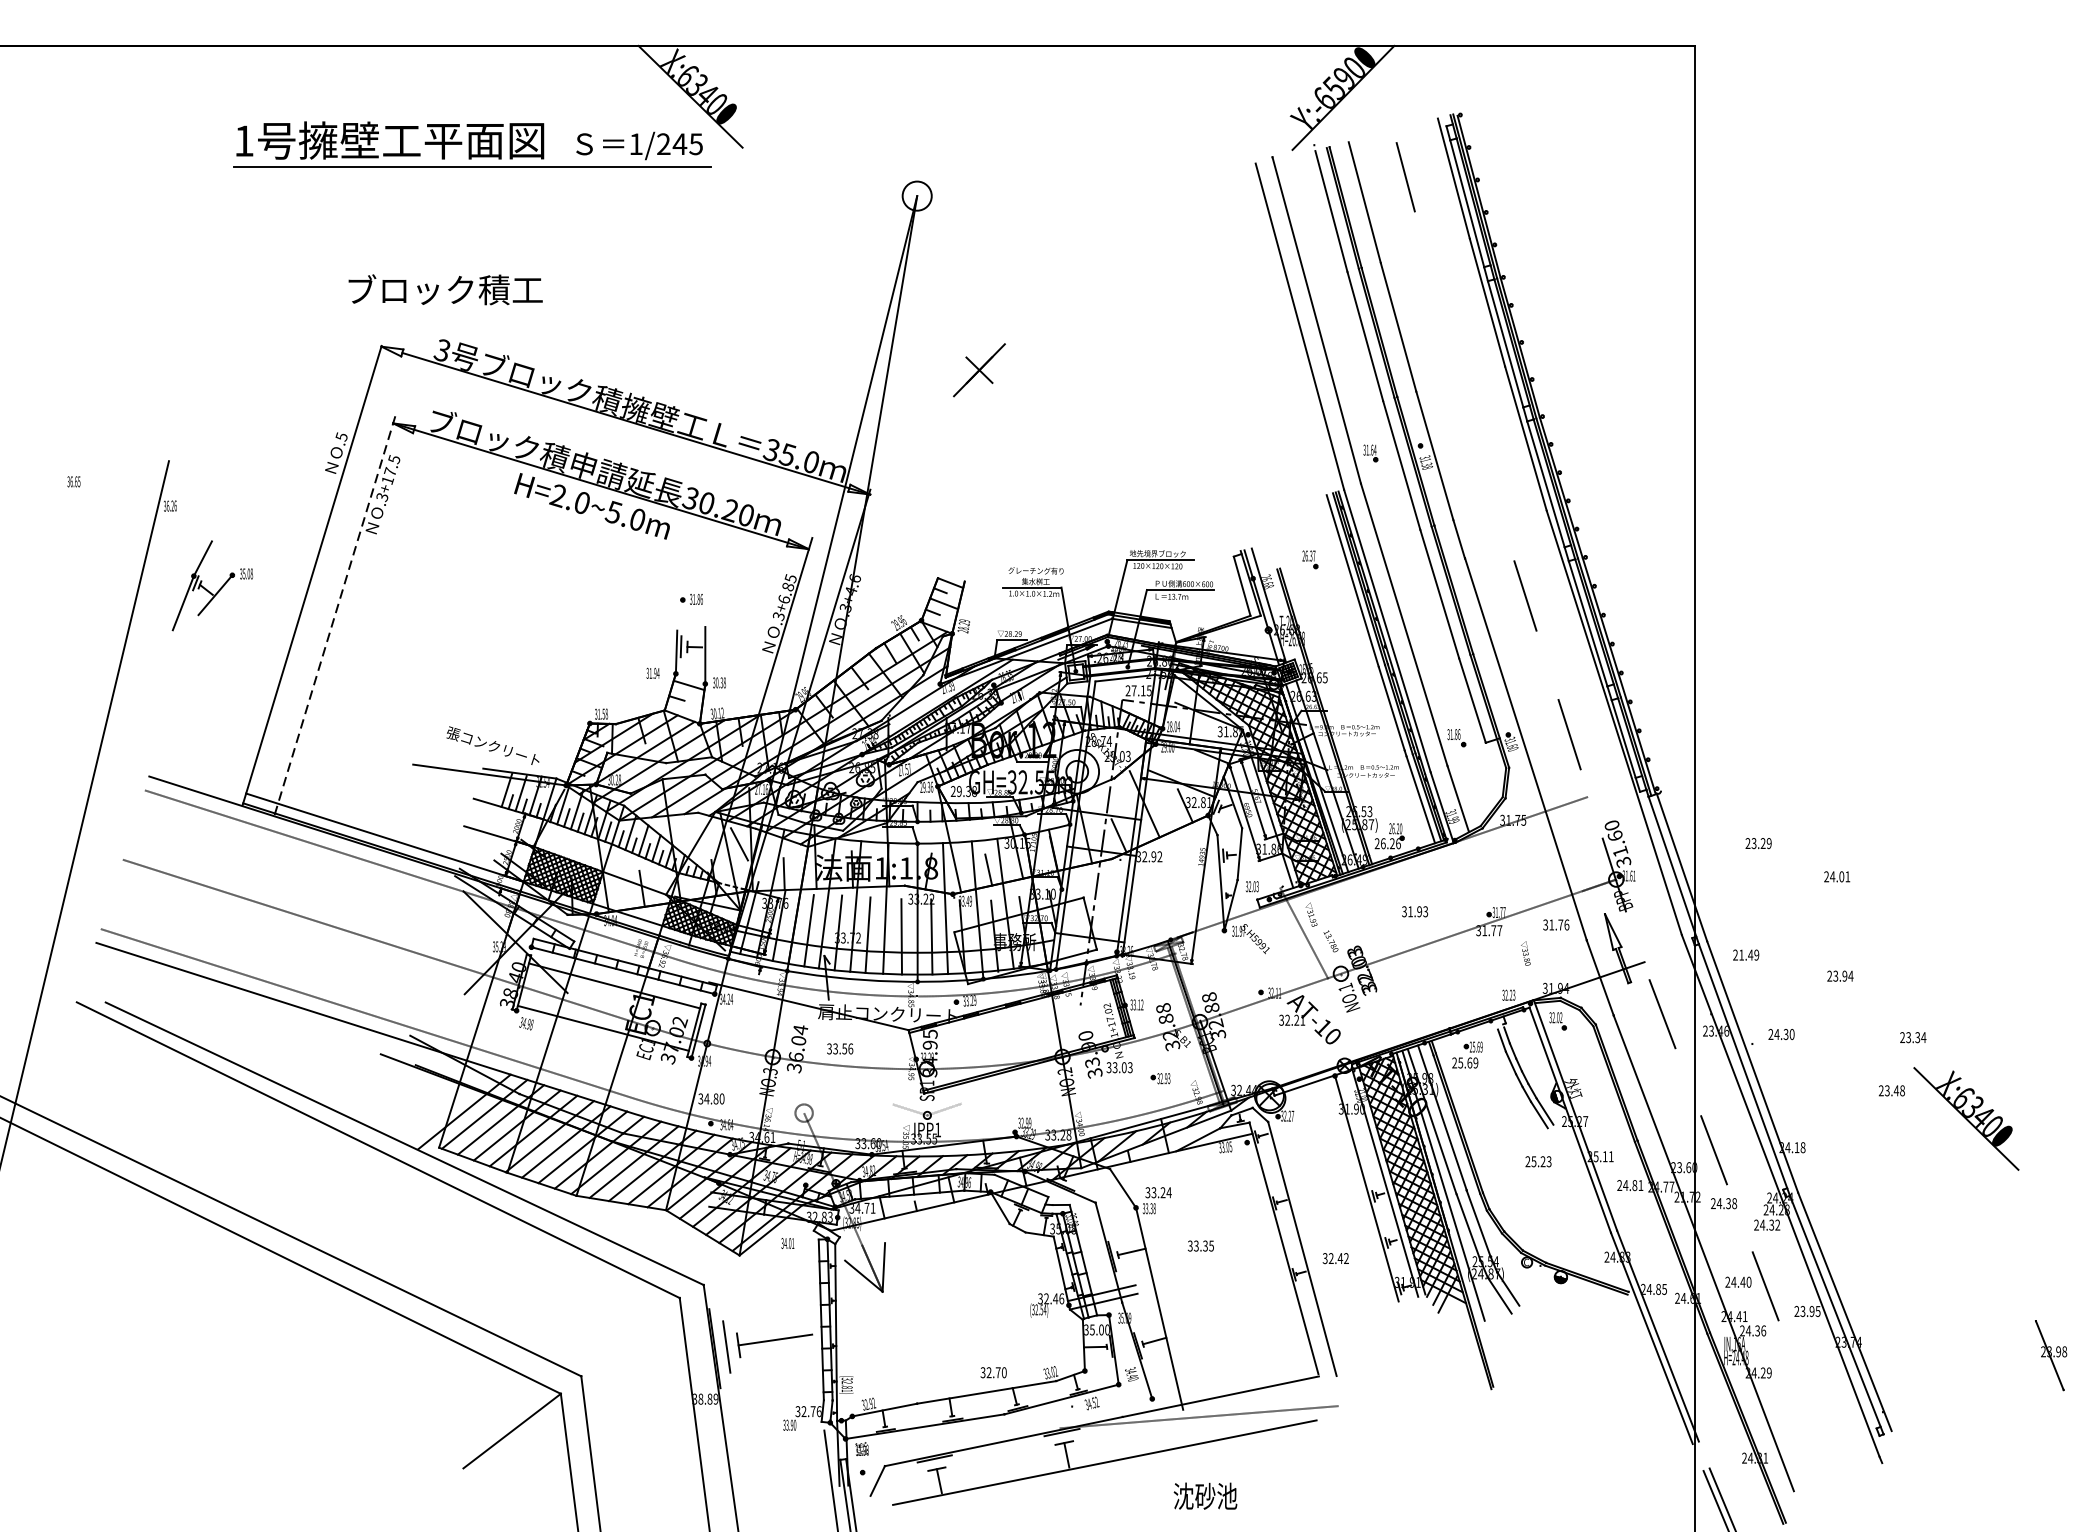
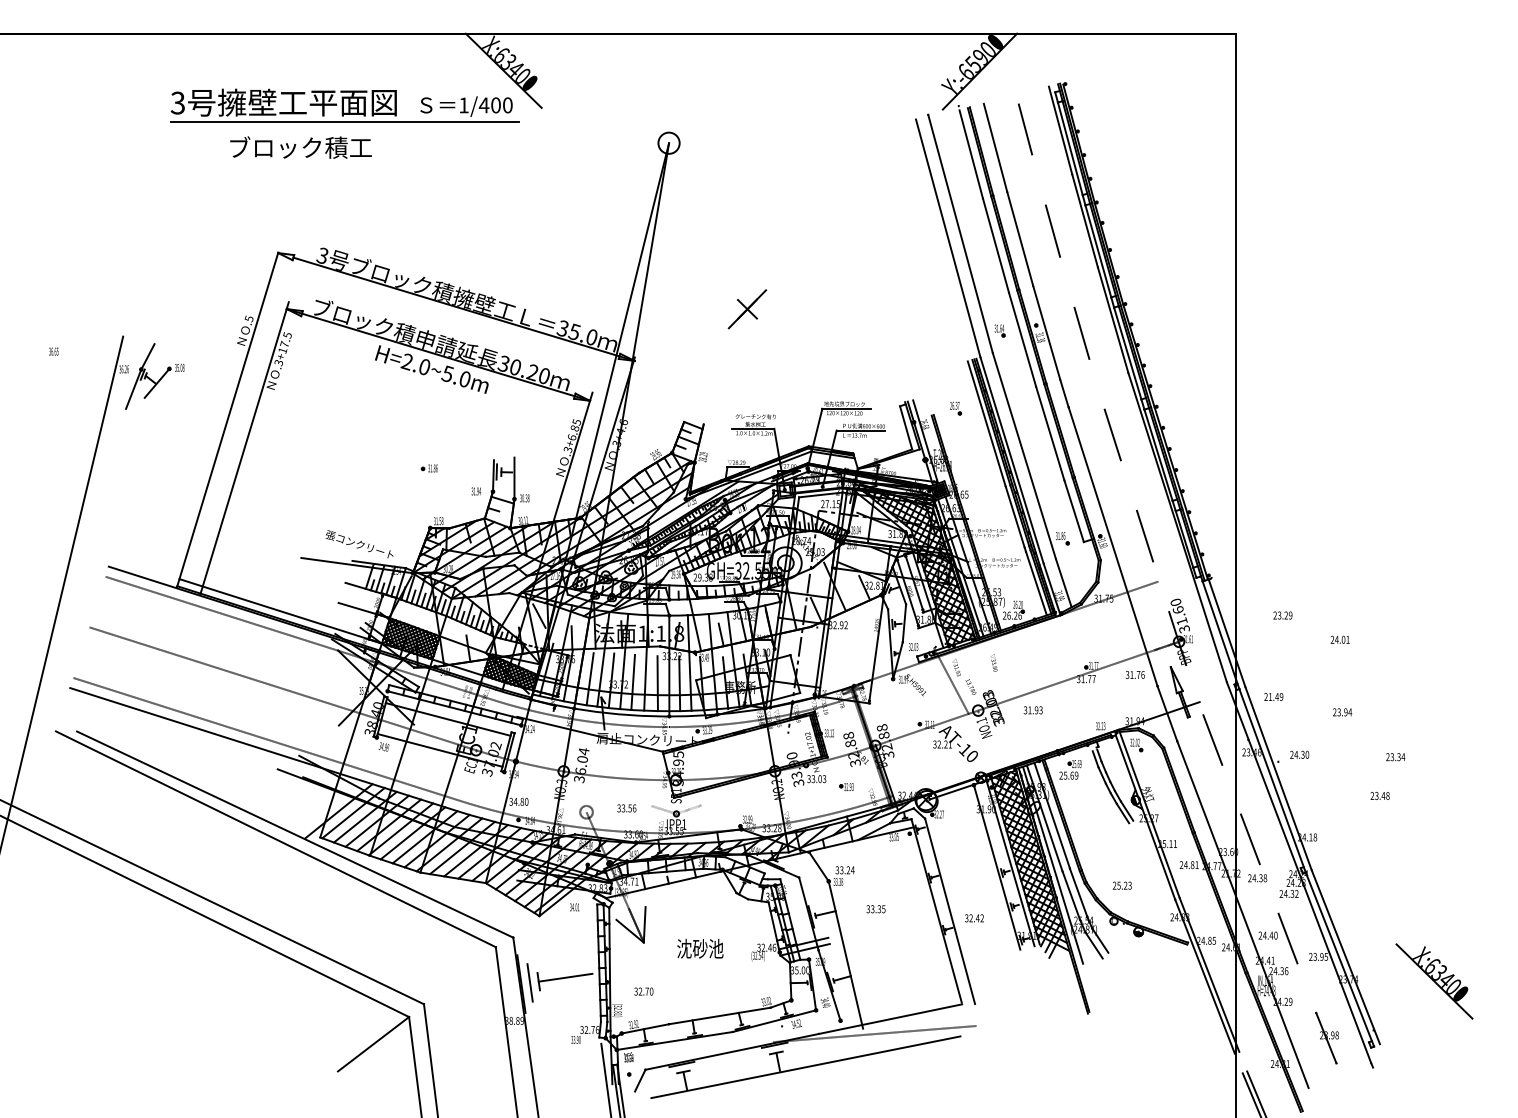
text: (243, 140) -> (177, 102), 1 -> 3
text: (679, 144) -> (495, 105), 1/245 -> 1/400
text: (444, 289) -> (300, 147), moved
line: (1442, 315) -> (1052, 230), added
part: (979, 370) -> (747, 309), moved
line: (1482, 455) -> (1081, 332), added
part: (211, 585) -> (154, 376), moved
part: (690, 599) -> (428, 468), moved
line: (335, 614) -> (244, 448), dashed -> solid
text: (1414, 911) -> (1032, 710), moved
text: (1525, 953) -> (993, 662), moved
text: (839, 1049) -> (626, 808), moved
part: (1966, 1118) -> (1434, 981), moved
text: (1537, 1161) -> (1121, 885), moved
part: (2050, 1354) -> (1326, 1037), moved
text: (993, 1372) -> (643, 991), moved
text: (1205, 1495) -> (700, 948), moved

